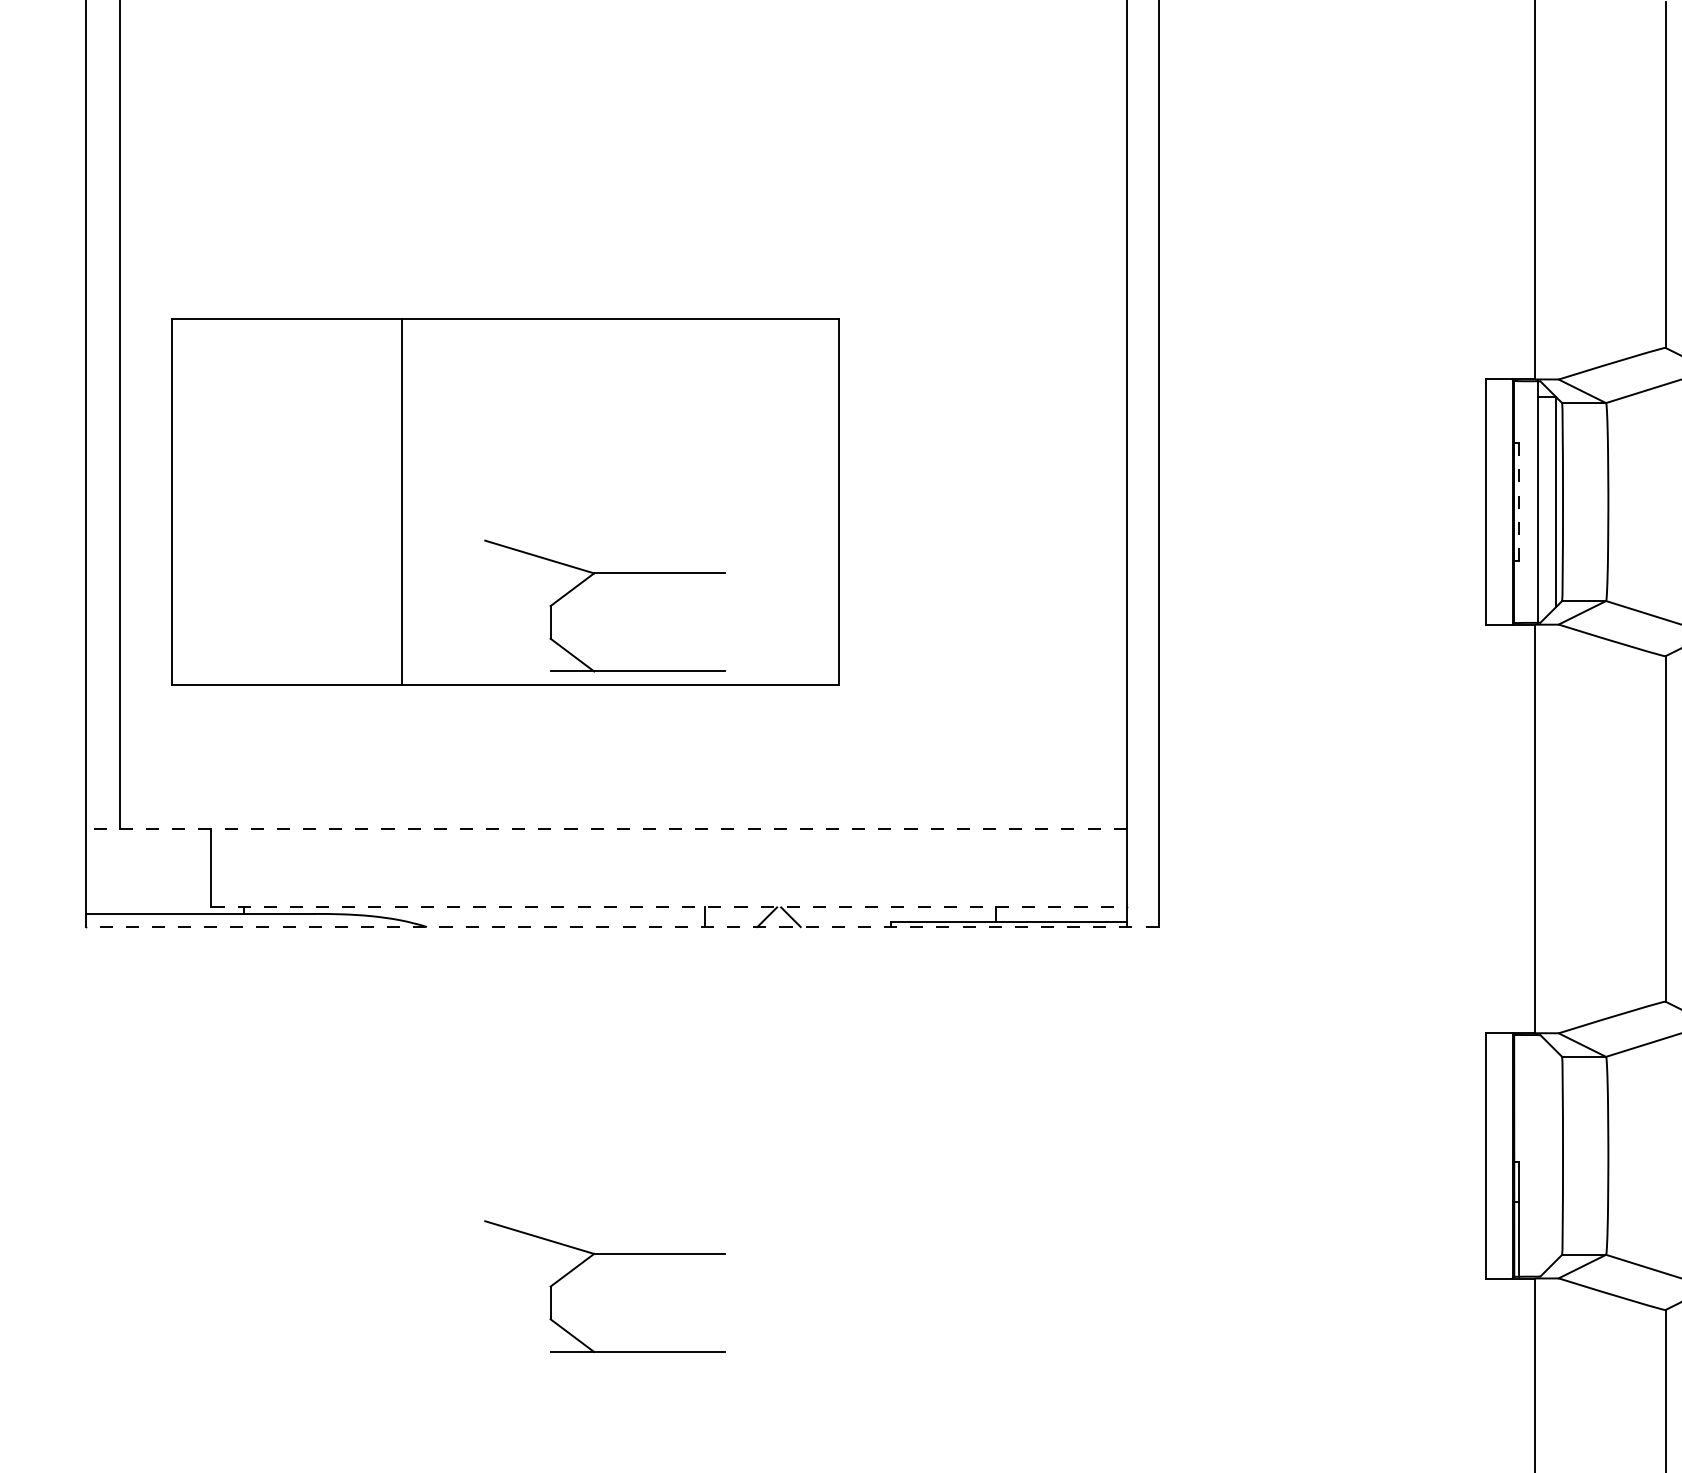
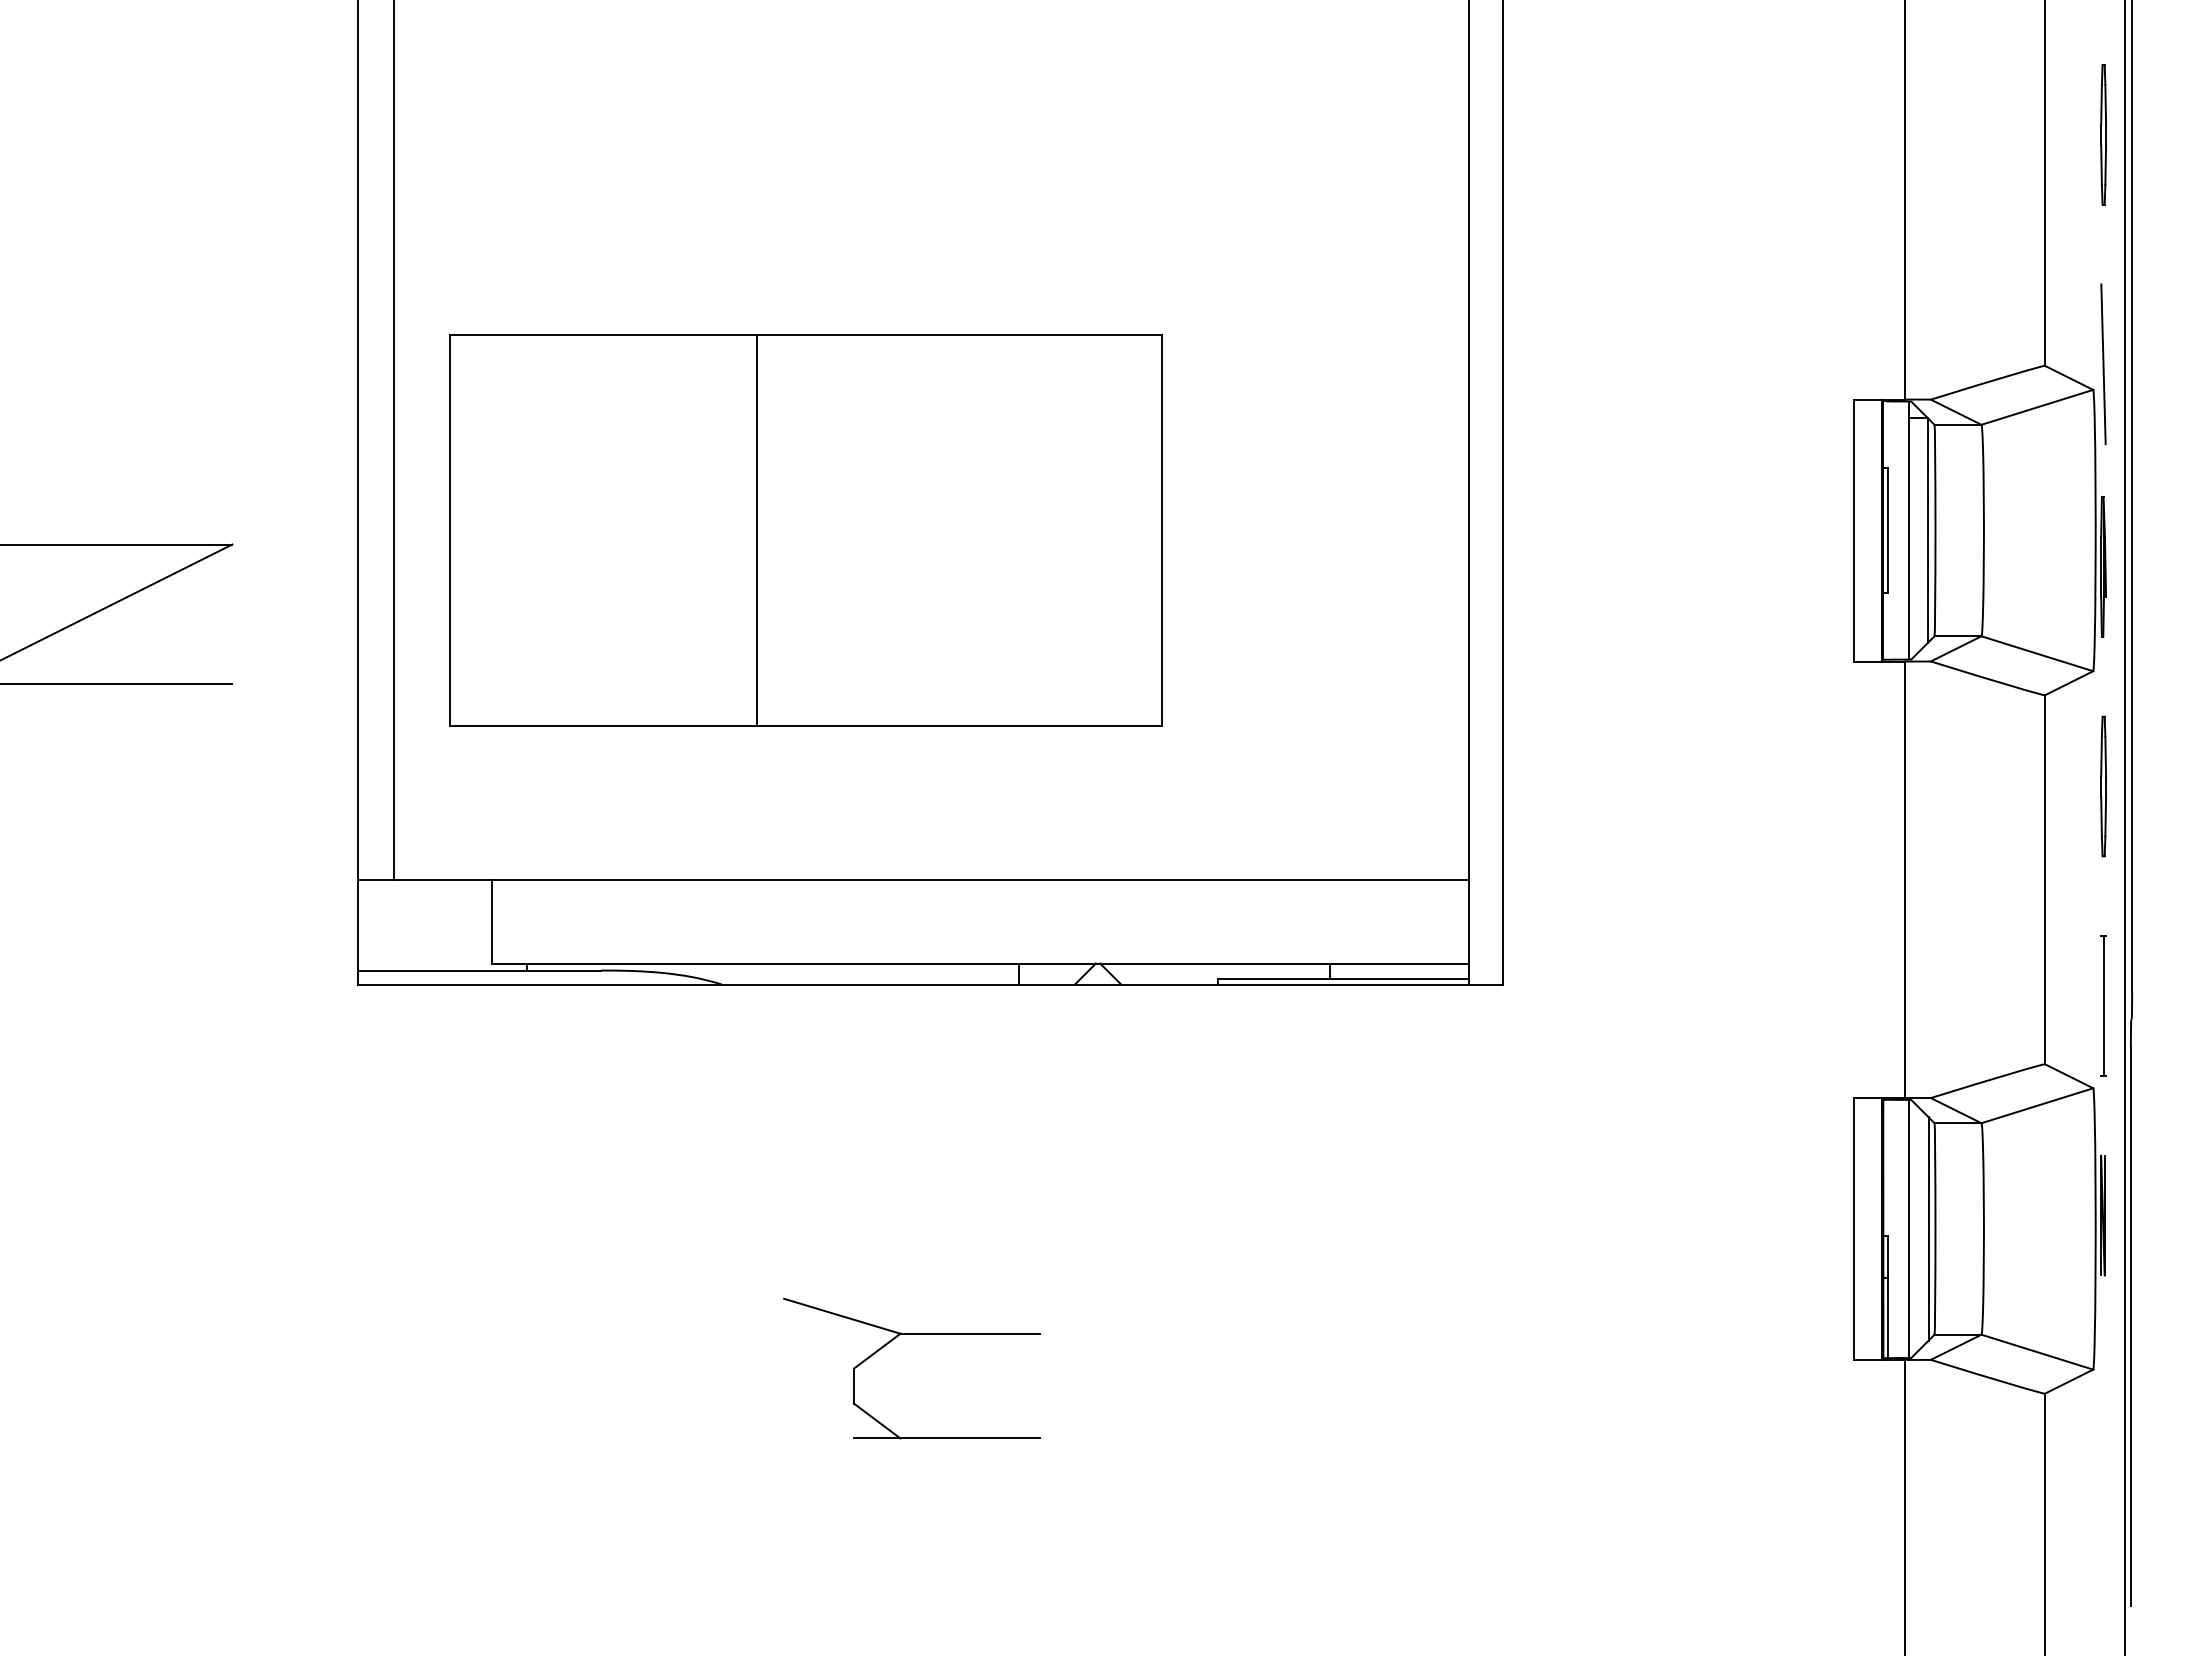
line: (402, 502) -> (757, 530), moved
line: (1519, 502) -> (1888, 530), dashed -> solid
part: (587, 579) -> (893, 613), removed
line: (606, 828) -> (913, 879), dashed -> solid
line: (669, 907) -> (980, 963), dashed -> solid
line: (622, 927) -> (930, 984), dashed -> solid
line: (1537, 1155) -> (1908, 1228), added
line: (1556, 1155) -> (1928, 1228), added

